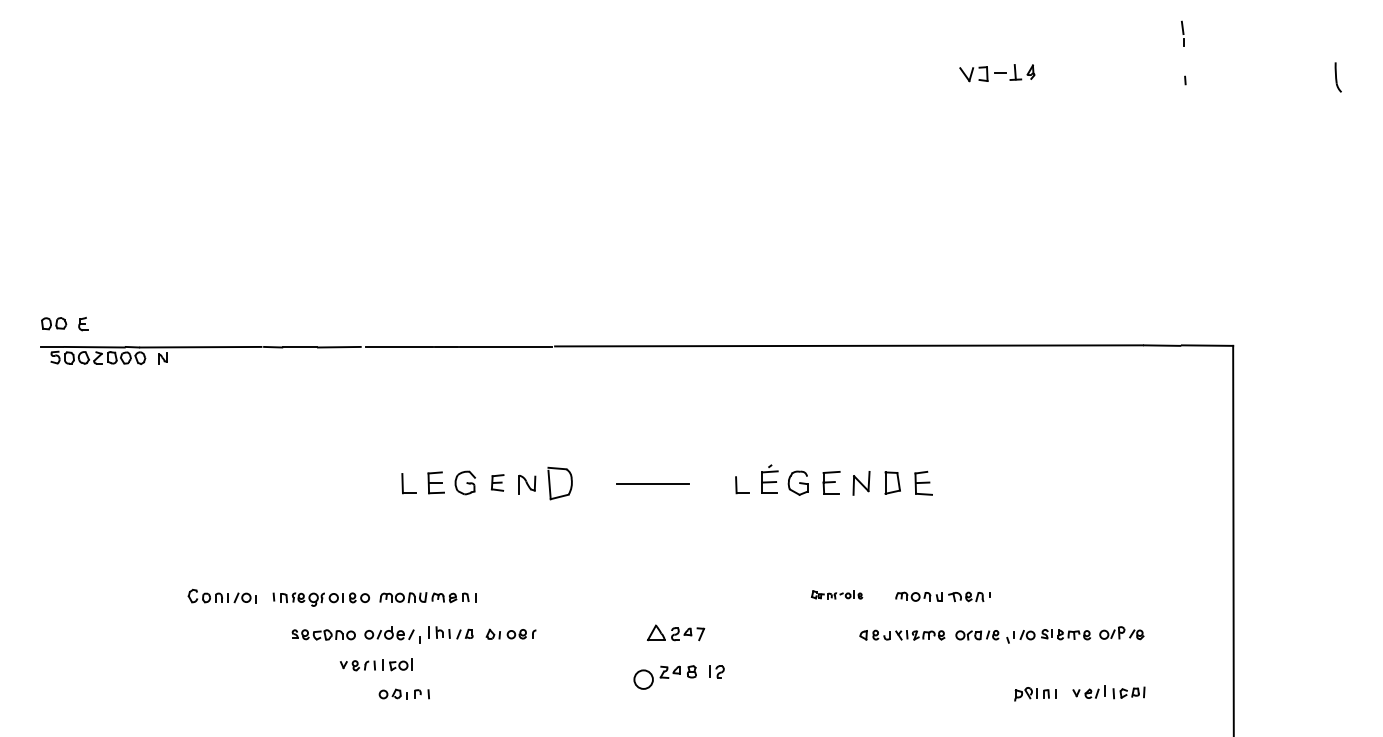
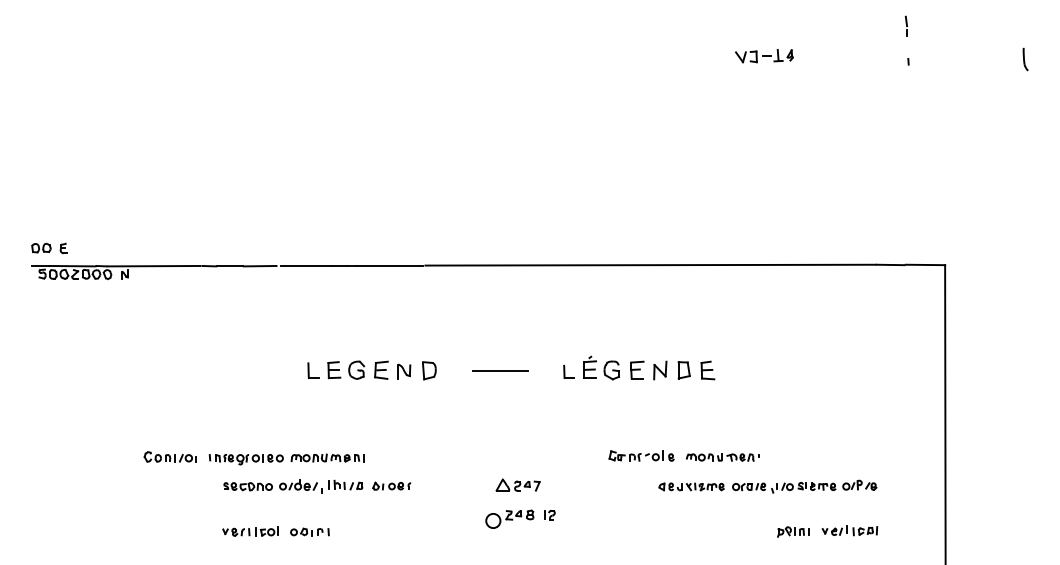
part: (497, 482) -> (381, 369), size x1.43
part: (560, 483) -> (429, 370), size x0.71
part: (836, 594) -> (641, 455), size x1.67
part: (376, 664) -> (250, 531), moved

